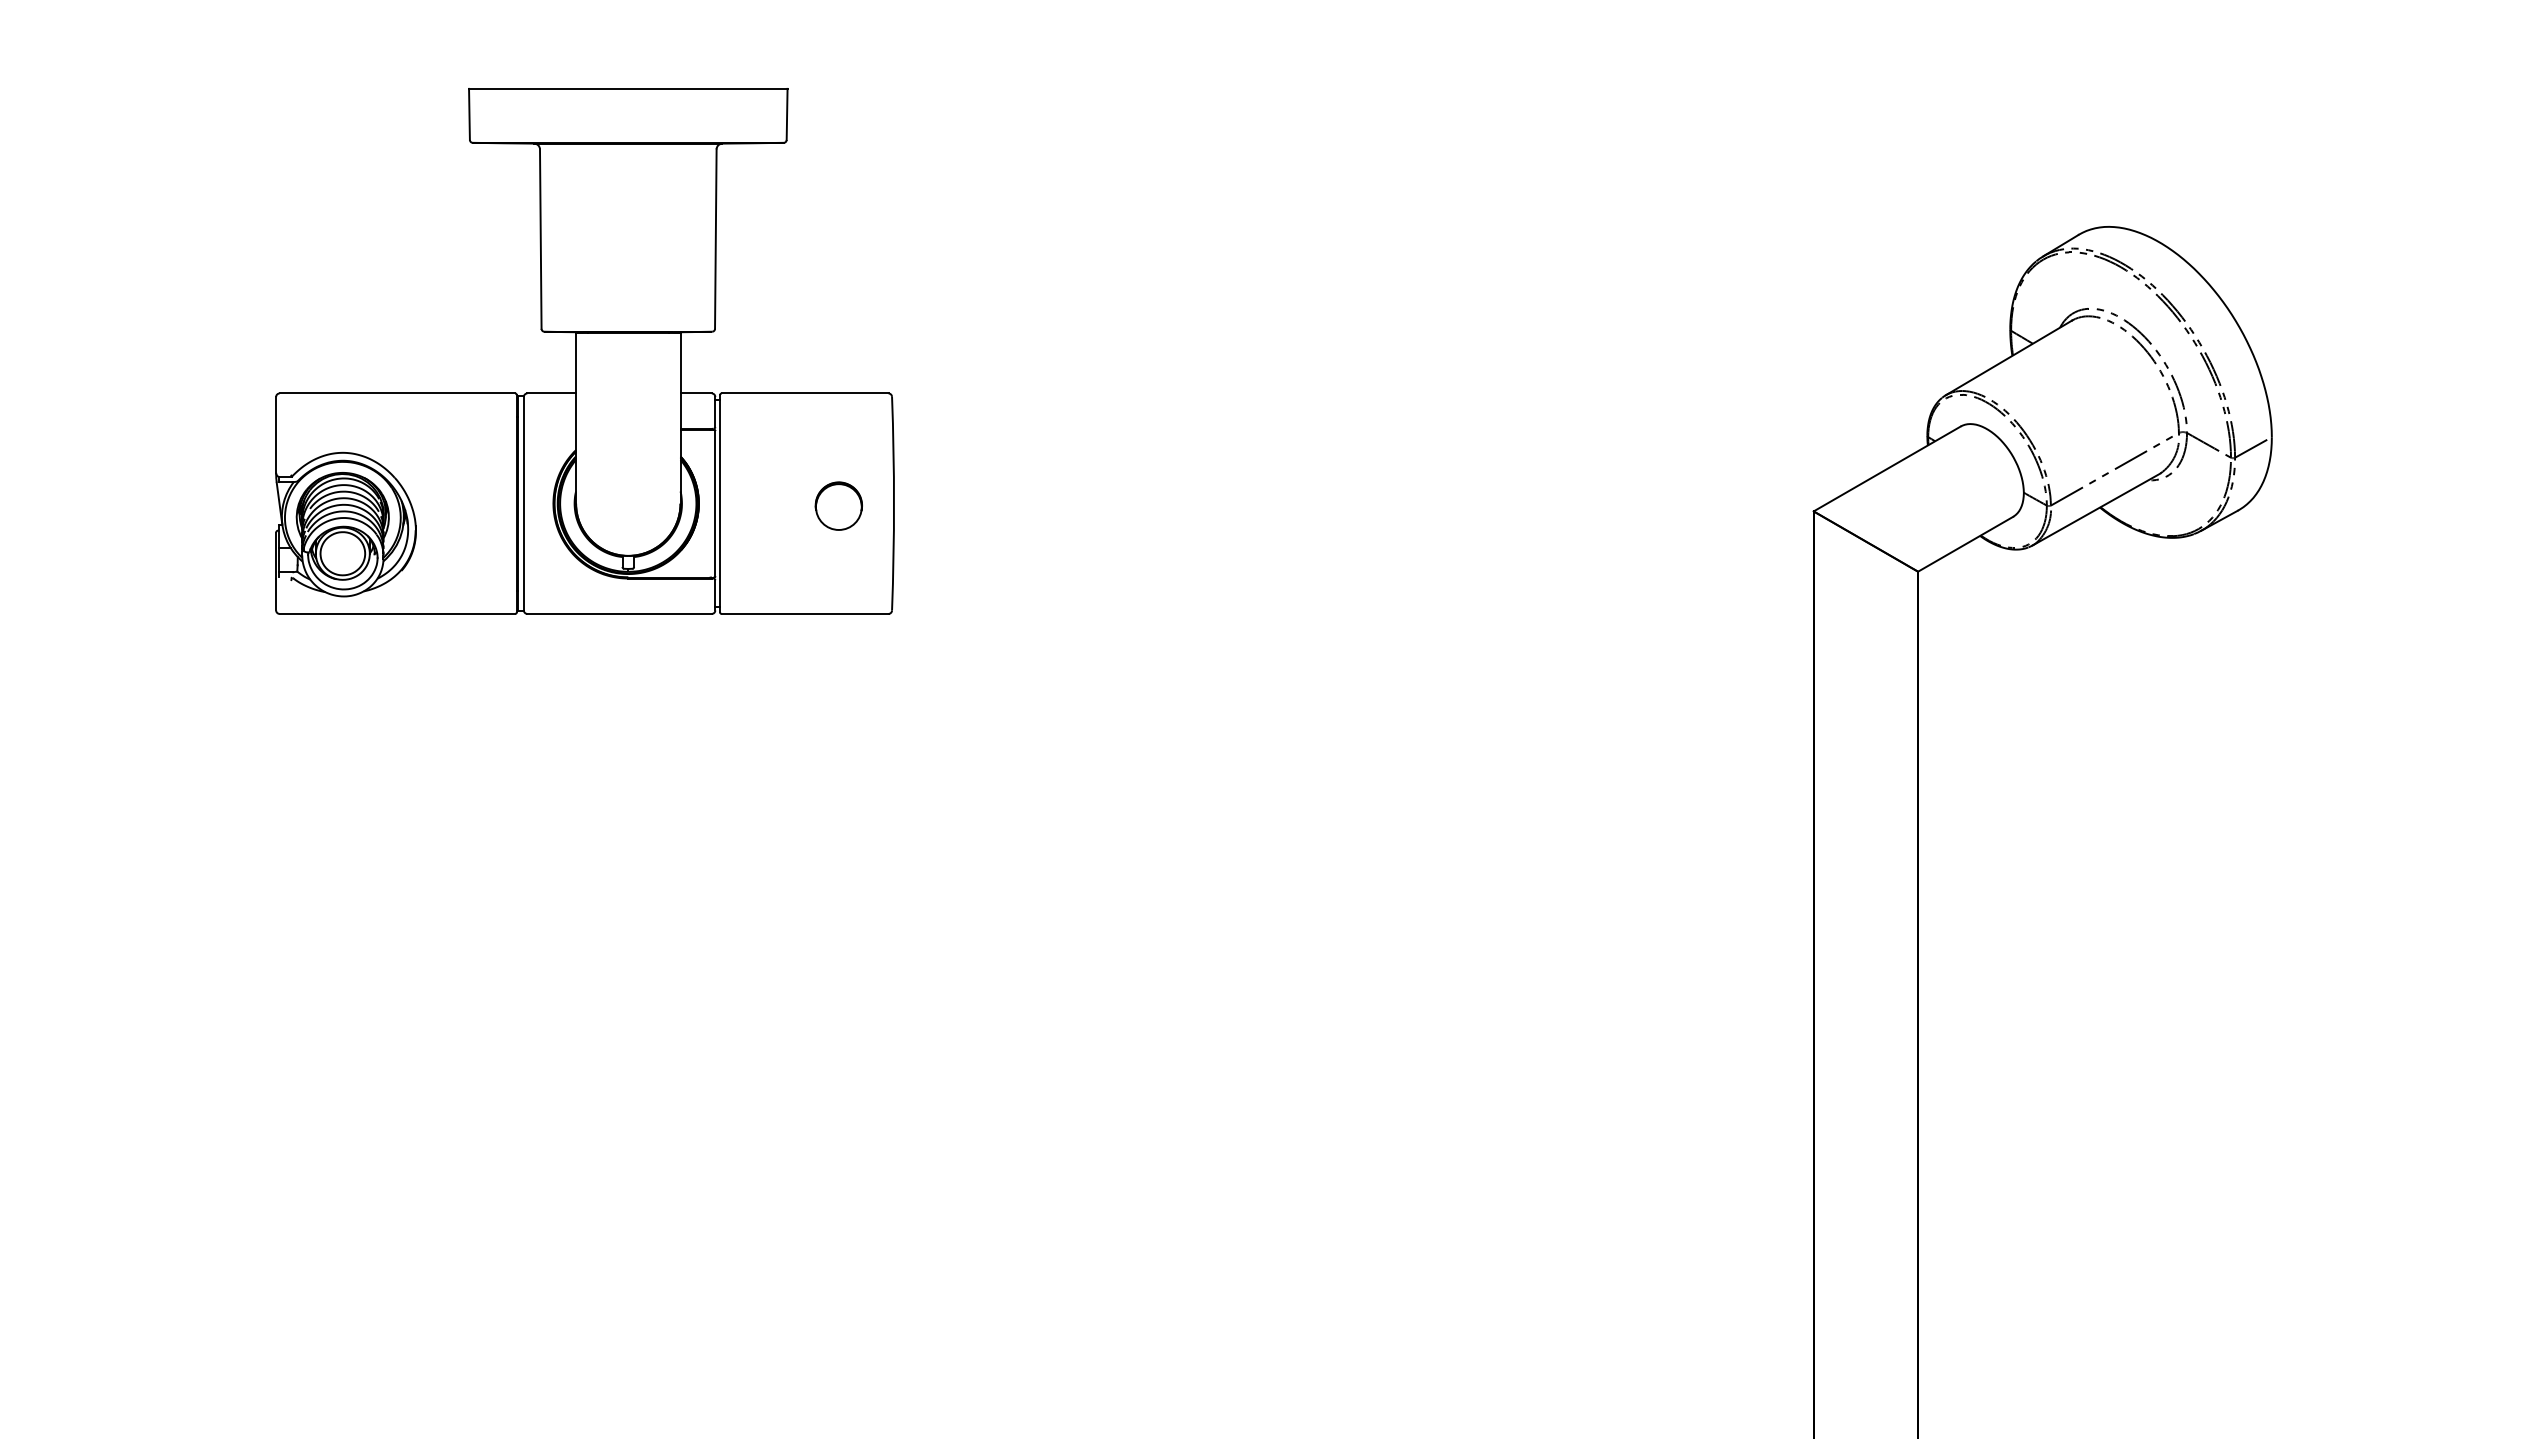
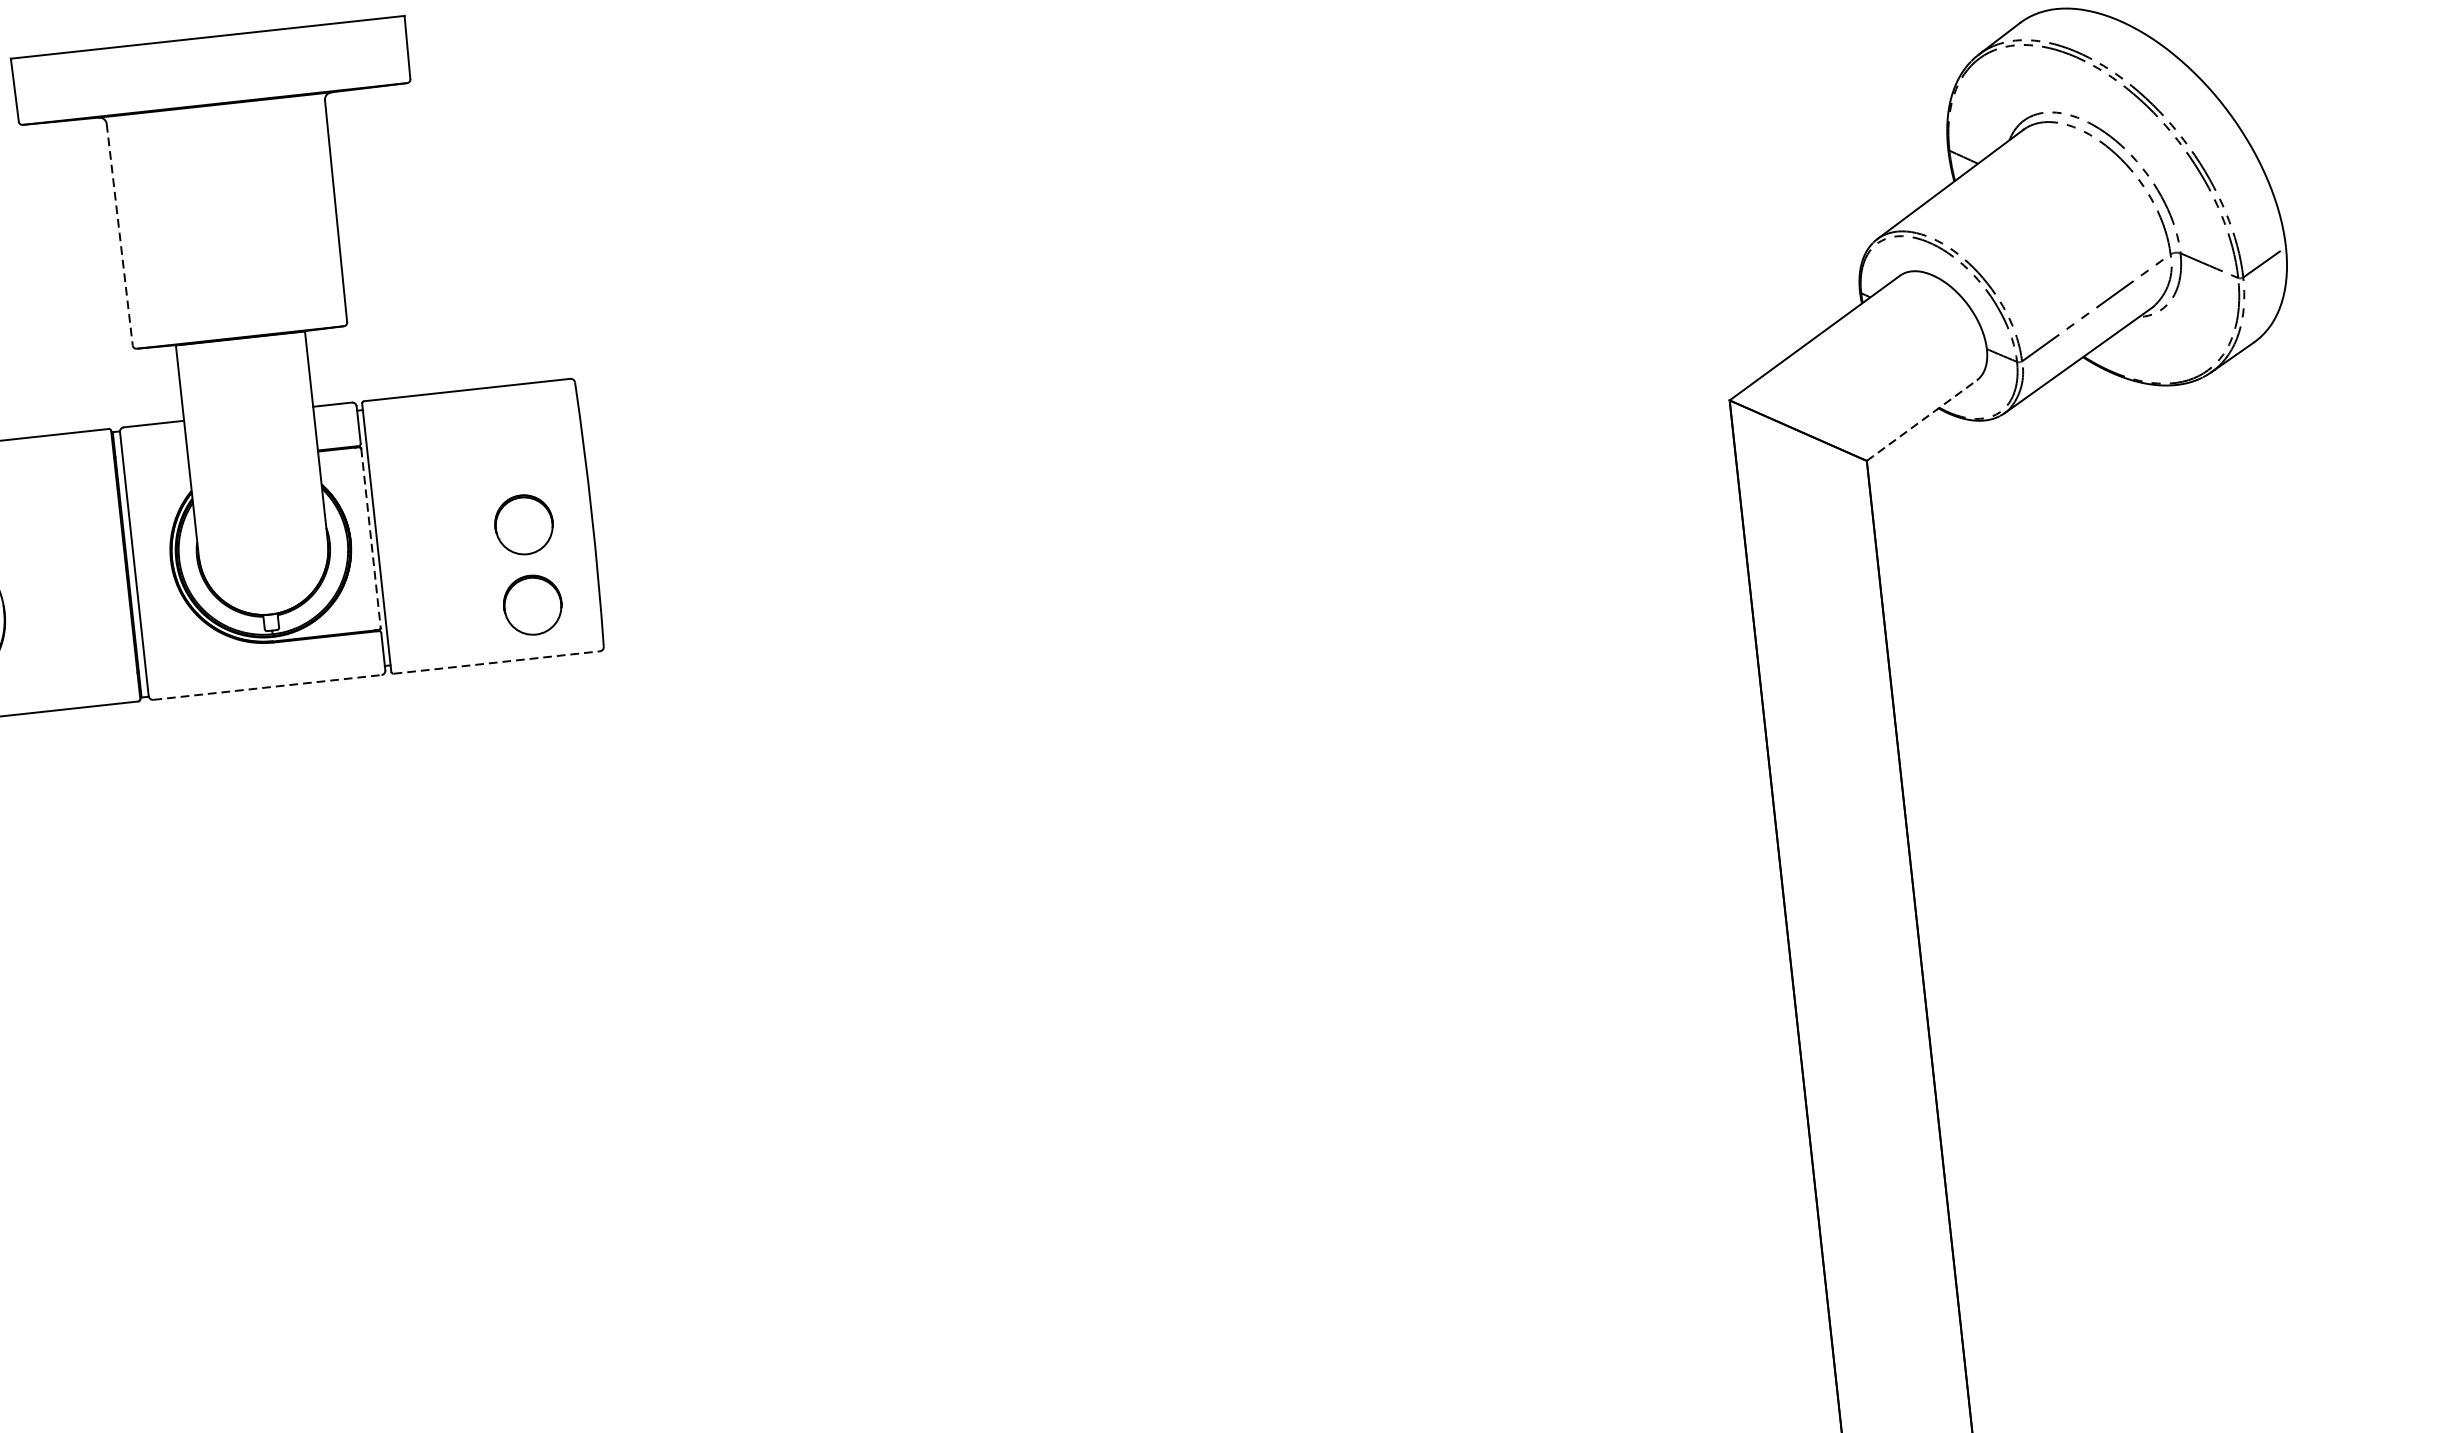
line: (540, 239) -> (119, 235), solid -> dashed
line: (715, 503) -> (371, 538), solid -> dashed
line: (1965, 544) -> (1921, 420), solid -> dashed
part: (838, 570) -> (532, 604), added
line: (620, 613) -> (268, 686), solid -> dashed
line: (805, 613) -> (497, 661), solid -> dashed

